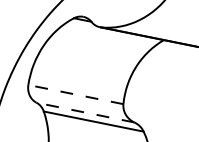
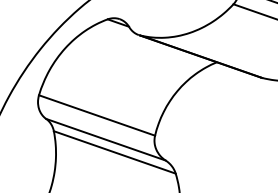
line: (75, 94) -> (96, 115), dashed -> solid
line: (85, 112) -> (105, 139), dashed -> solid

